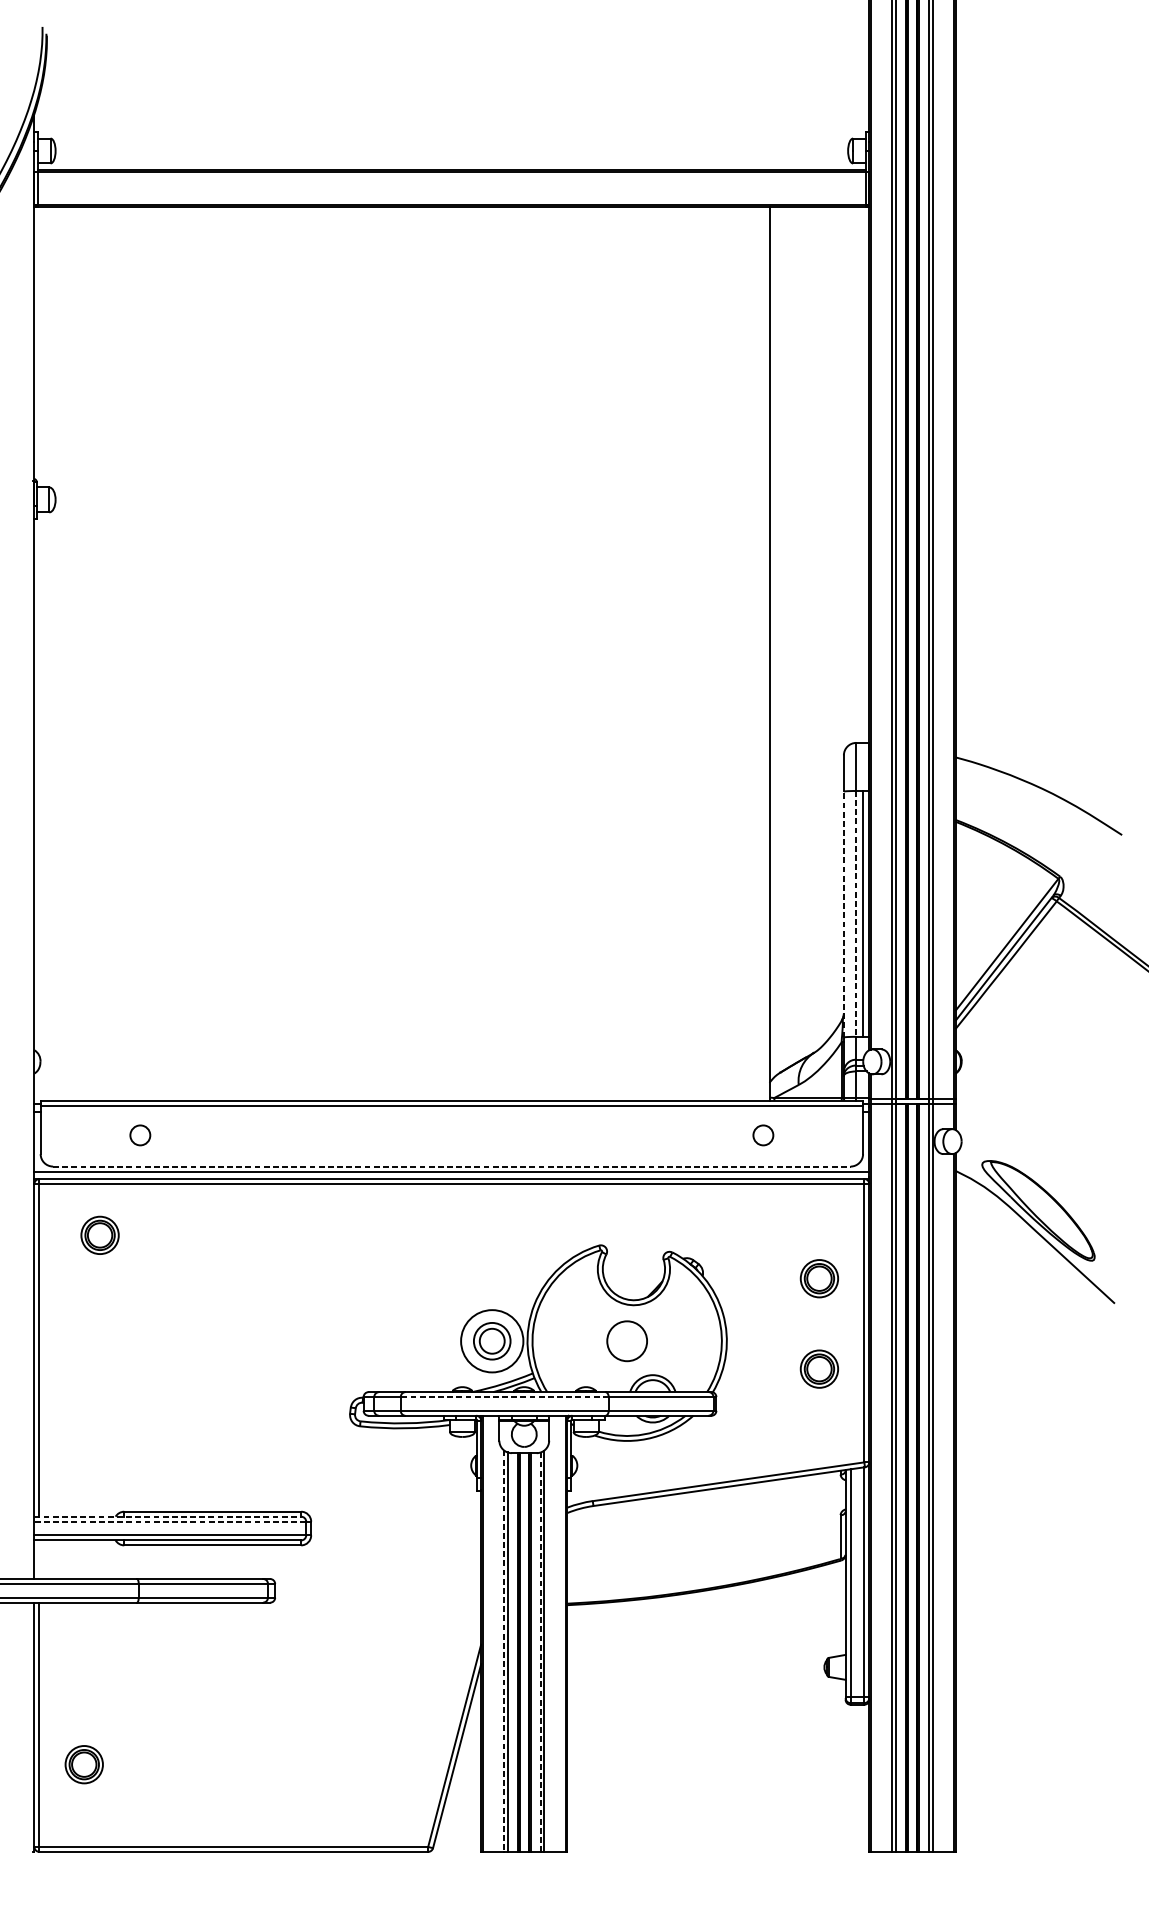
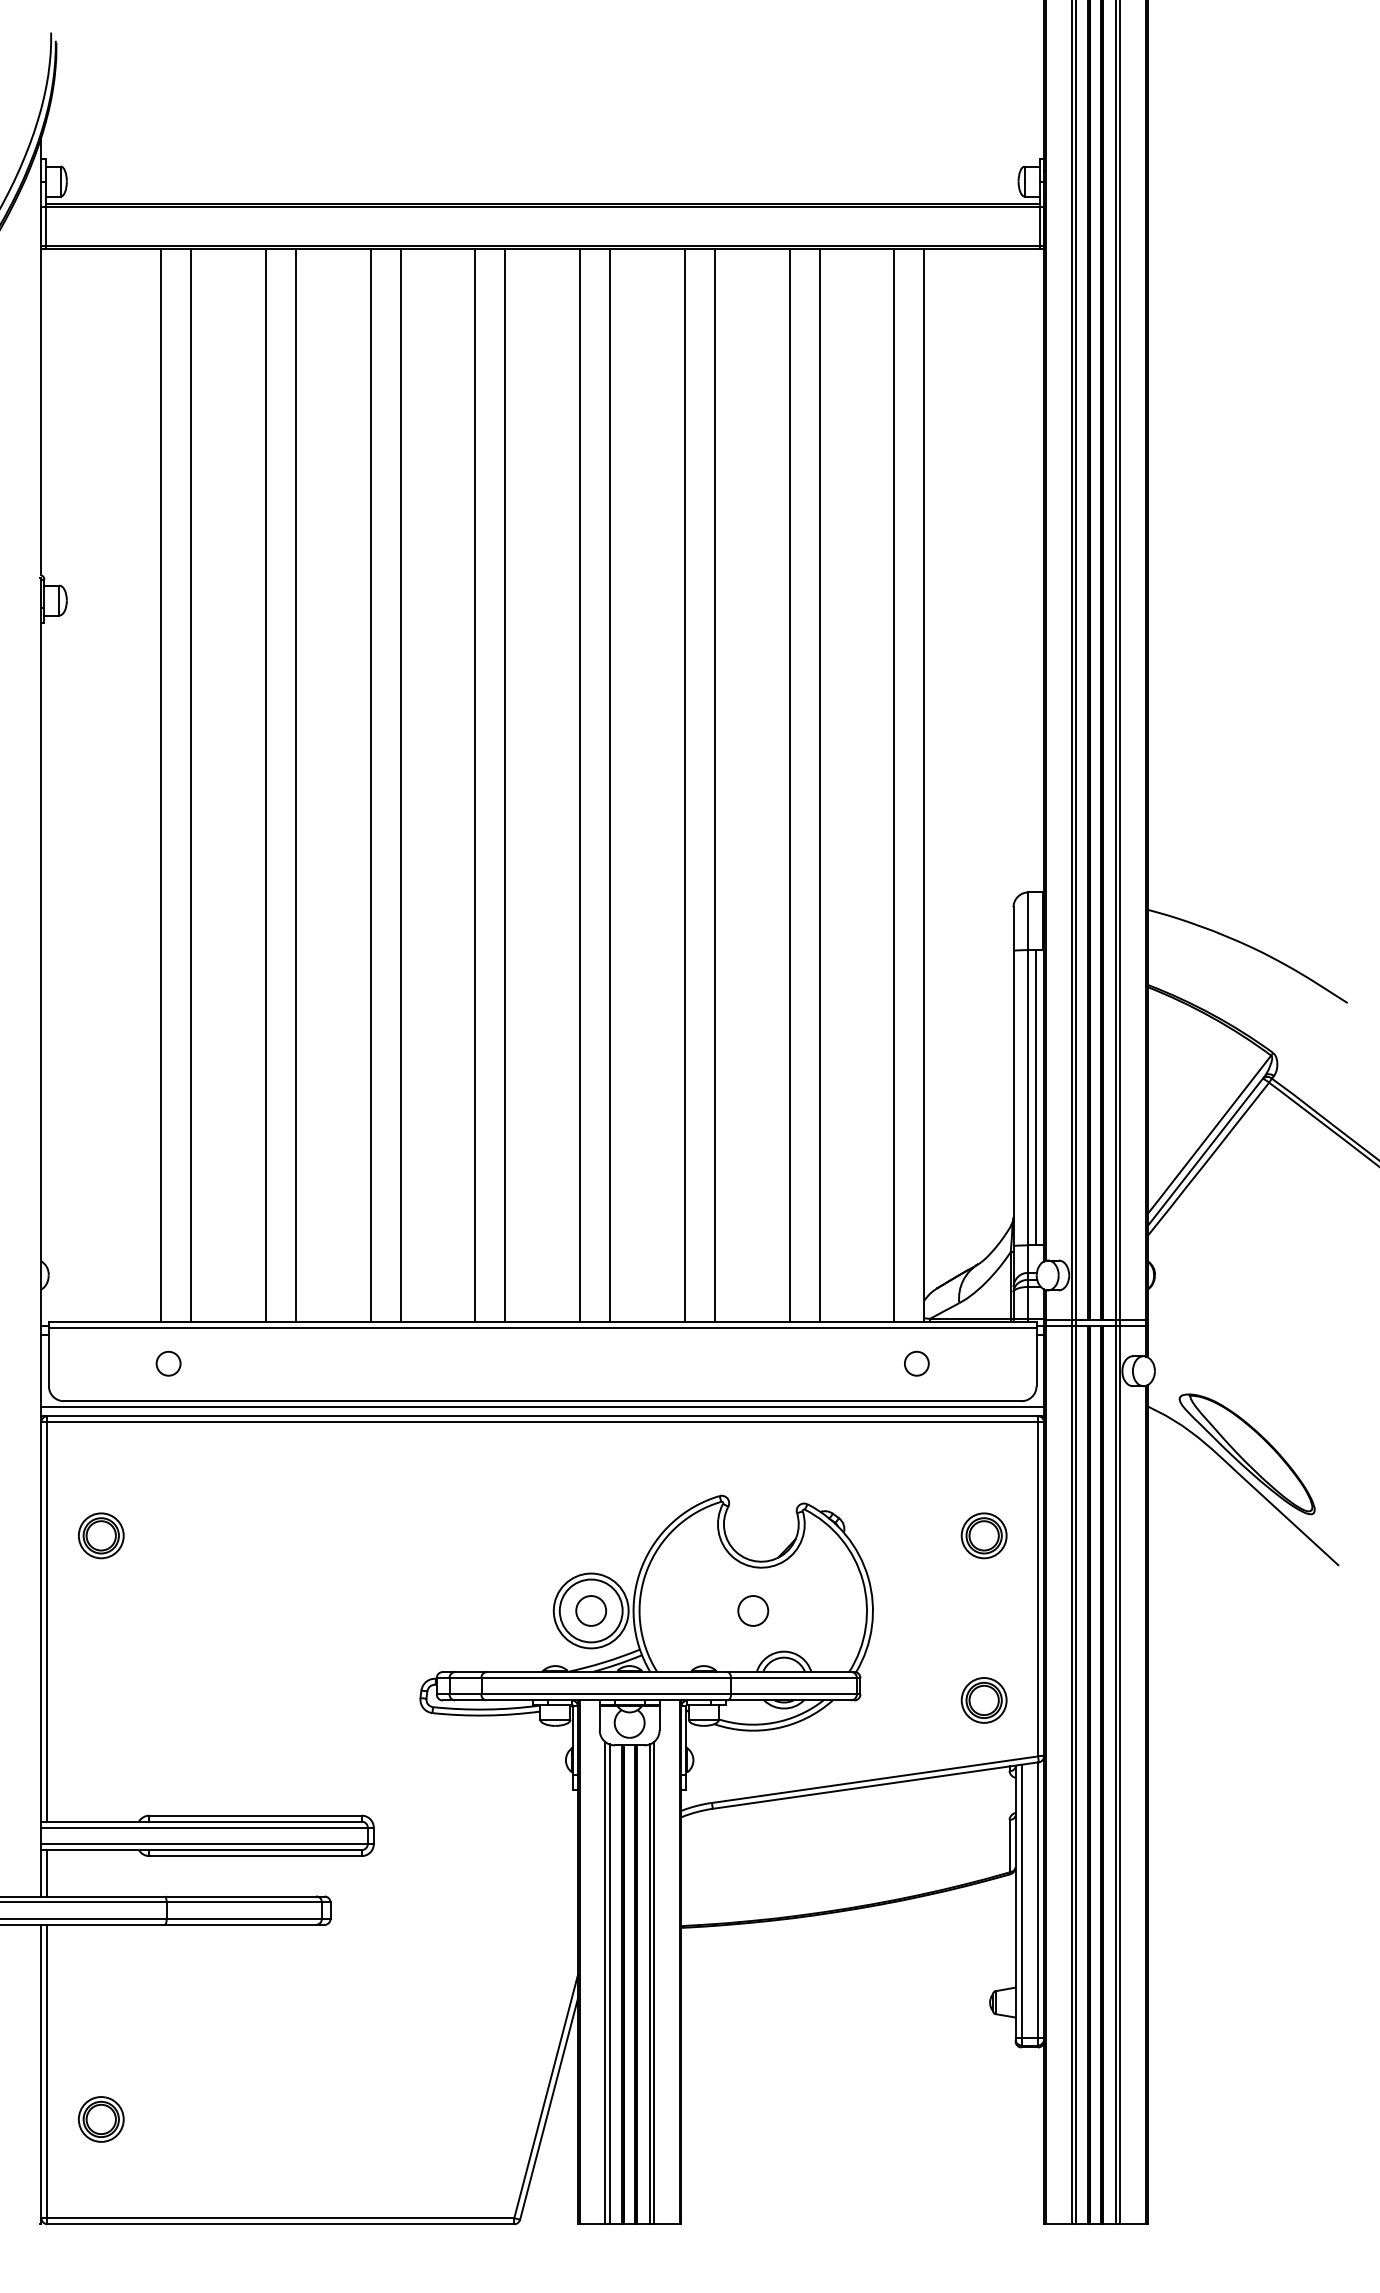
line: (134, 653) -> (161, 784), added
line: (159, 653) -> (191, 784), added
line: (221, 653) -> (265, 784), added
line: (245, 653) -> (295, 784), added
line: (308, 653) -> (370, 784), added
line: (333, 653) -> (400, 784), added
line: (395, 653) -> (475, 784), added
line: (420, 653) -> (505, 784), added
line: (483, 653) -> (580, 784), added
line: (508, 653) -> (610, 784), added
line: (569, 653) -> (684, 784), added
line: (594, 653) -> (714, 784), added
line: (657, 653) -> (789, 784), added
line: (682, 653) -> (819, 784), added
line: (744, 653) -> (894, 784), added
line: (856, 913) -> (1028, 1097), dashed -> solid
line: (843, 914) -> (1013, 1098), dashed -> solid
line: (451, 1166) -> (542, 1401), dashed -> solid
part: (100, 1235) -> (101, 1535), moved
circle: (491, 1340) -> (590, 1610), size x1.43
circle: (627, 1340) -> (753, 1610), size x0.62
part: (818, 1369) -> (983, 1700), moved
line: (504, 1397) -> (606, 1678), dashed -> solid
line: (168, 1516) -> (202, 1821), dashed -> solid
line: (170, 1521) -> (204, 1827), dashed -> solid
line: (39, 1559) -> (47, 1873), added
line: (504, 1651) -> (605, 1983), dashed -> solid
line: (540, 1652) -> (649, 1984), dashed -> solid

